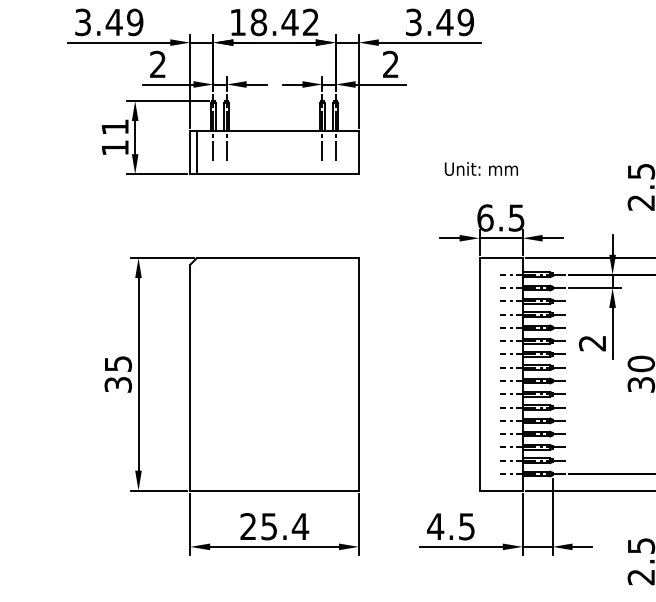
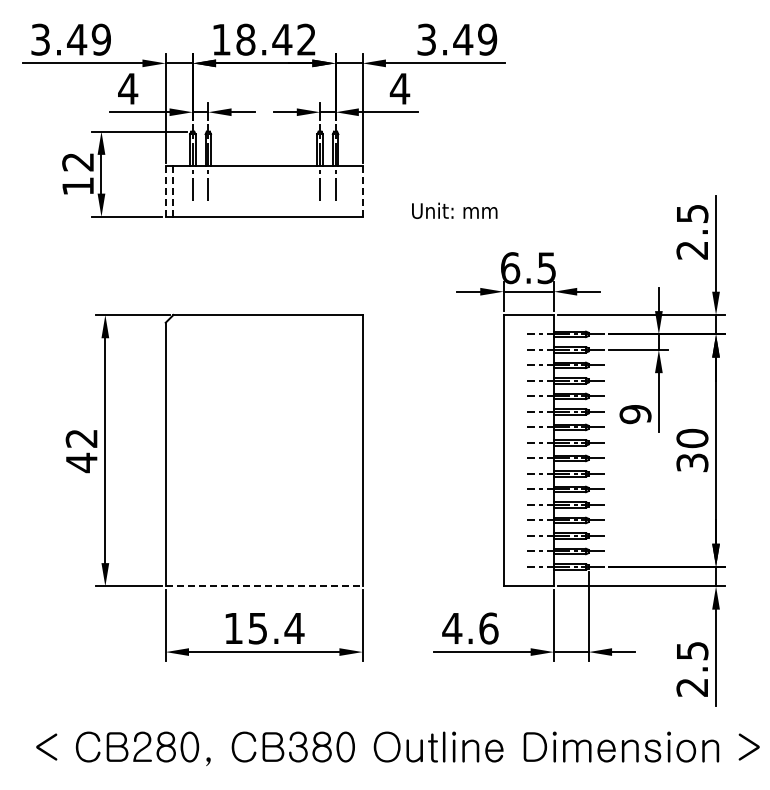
text: (158, 64) -> (128, 88), 2 -> 4
text: (390, 64) -> (399, 88), 2 -> 4
text: (114, 127) -> (77, 162), 11 -> 12
line: (190, 152) -> (165, 191), solid -> dashed
line: (358, 152) -> (362, 191), solid -> dashed
line: (196, 153) -> (173, 192), solid -> dashed
text: (481, 168) -> (454, 210), moved
text: (592, 343) -> (635, 414), 2 -> 9
text: (118, 375) -> (81, 451), 35 -> 42
line: (274, 490) -> (264, 586), solid -> dashed
text: (248, 525) -> (233, 627), 25.4 -> 15.4
text: (466, 526) -> (488, 628), 4.5 -> 4.6

